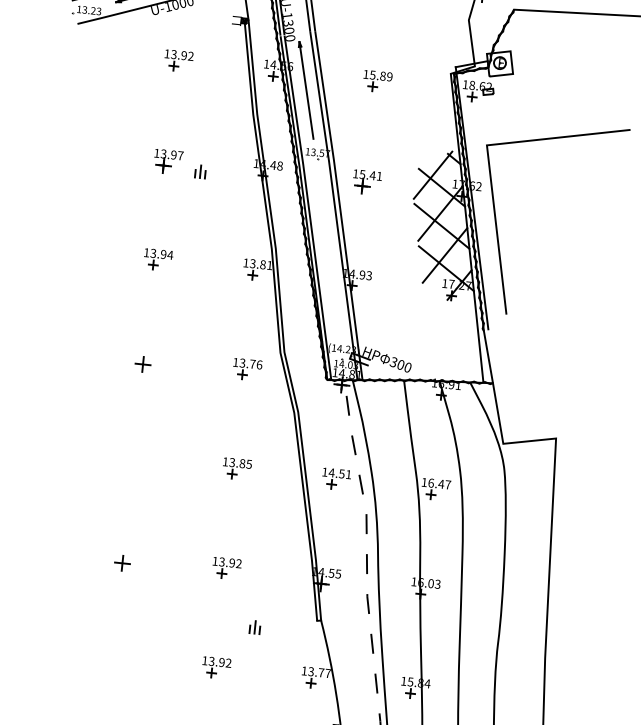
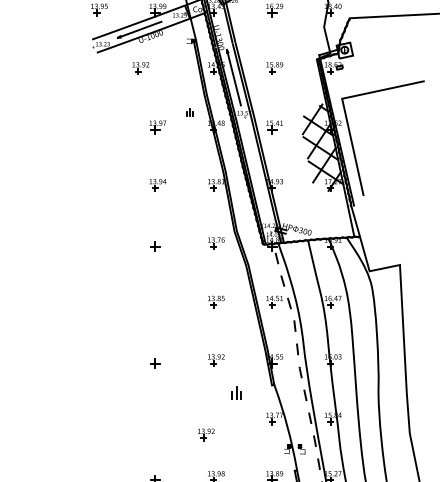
part: (177, 61) -> (140, 68), moved
part: (199, 171) -> (189, 112), moved
part: (253, 626) -> (235, 392), size x1.6
part: (216, 667) -> (206, 434), moved

